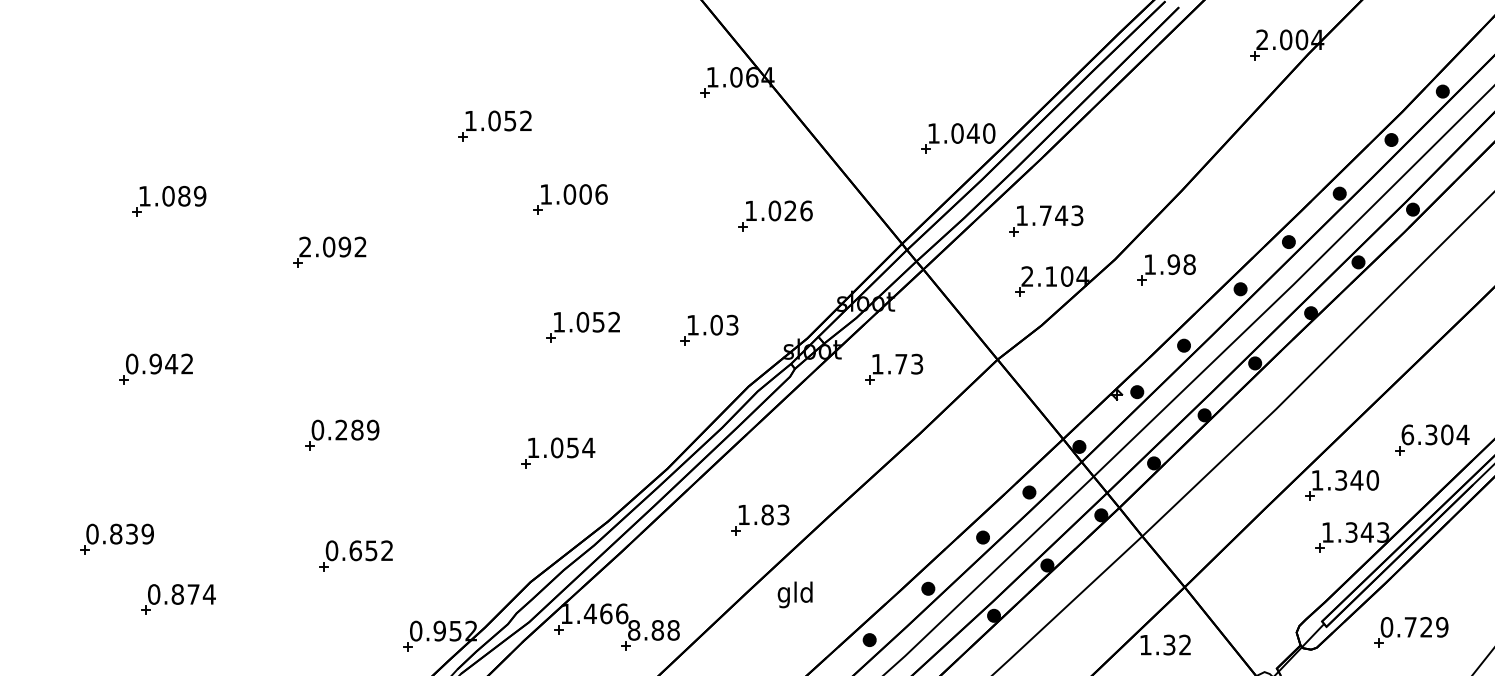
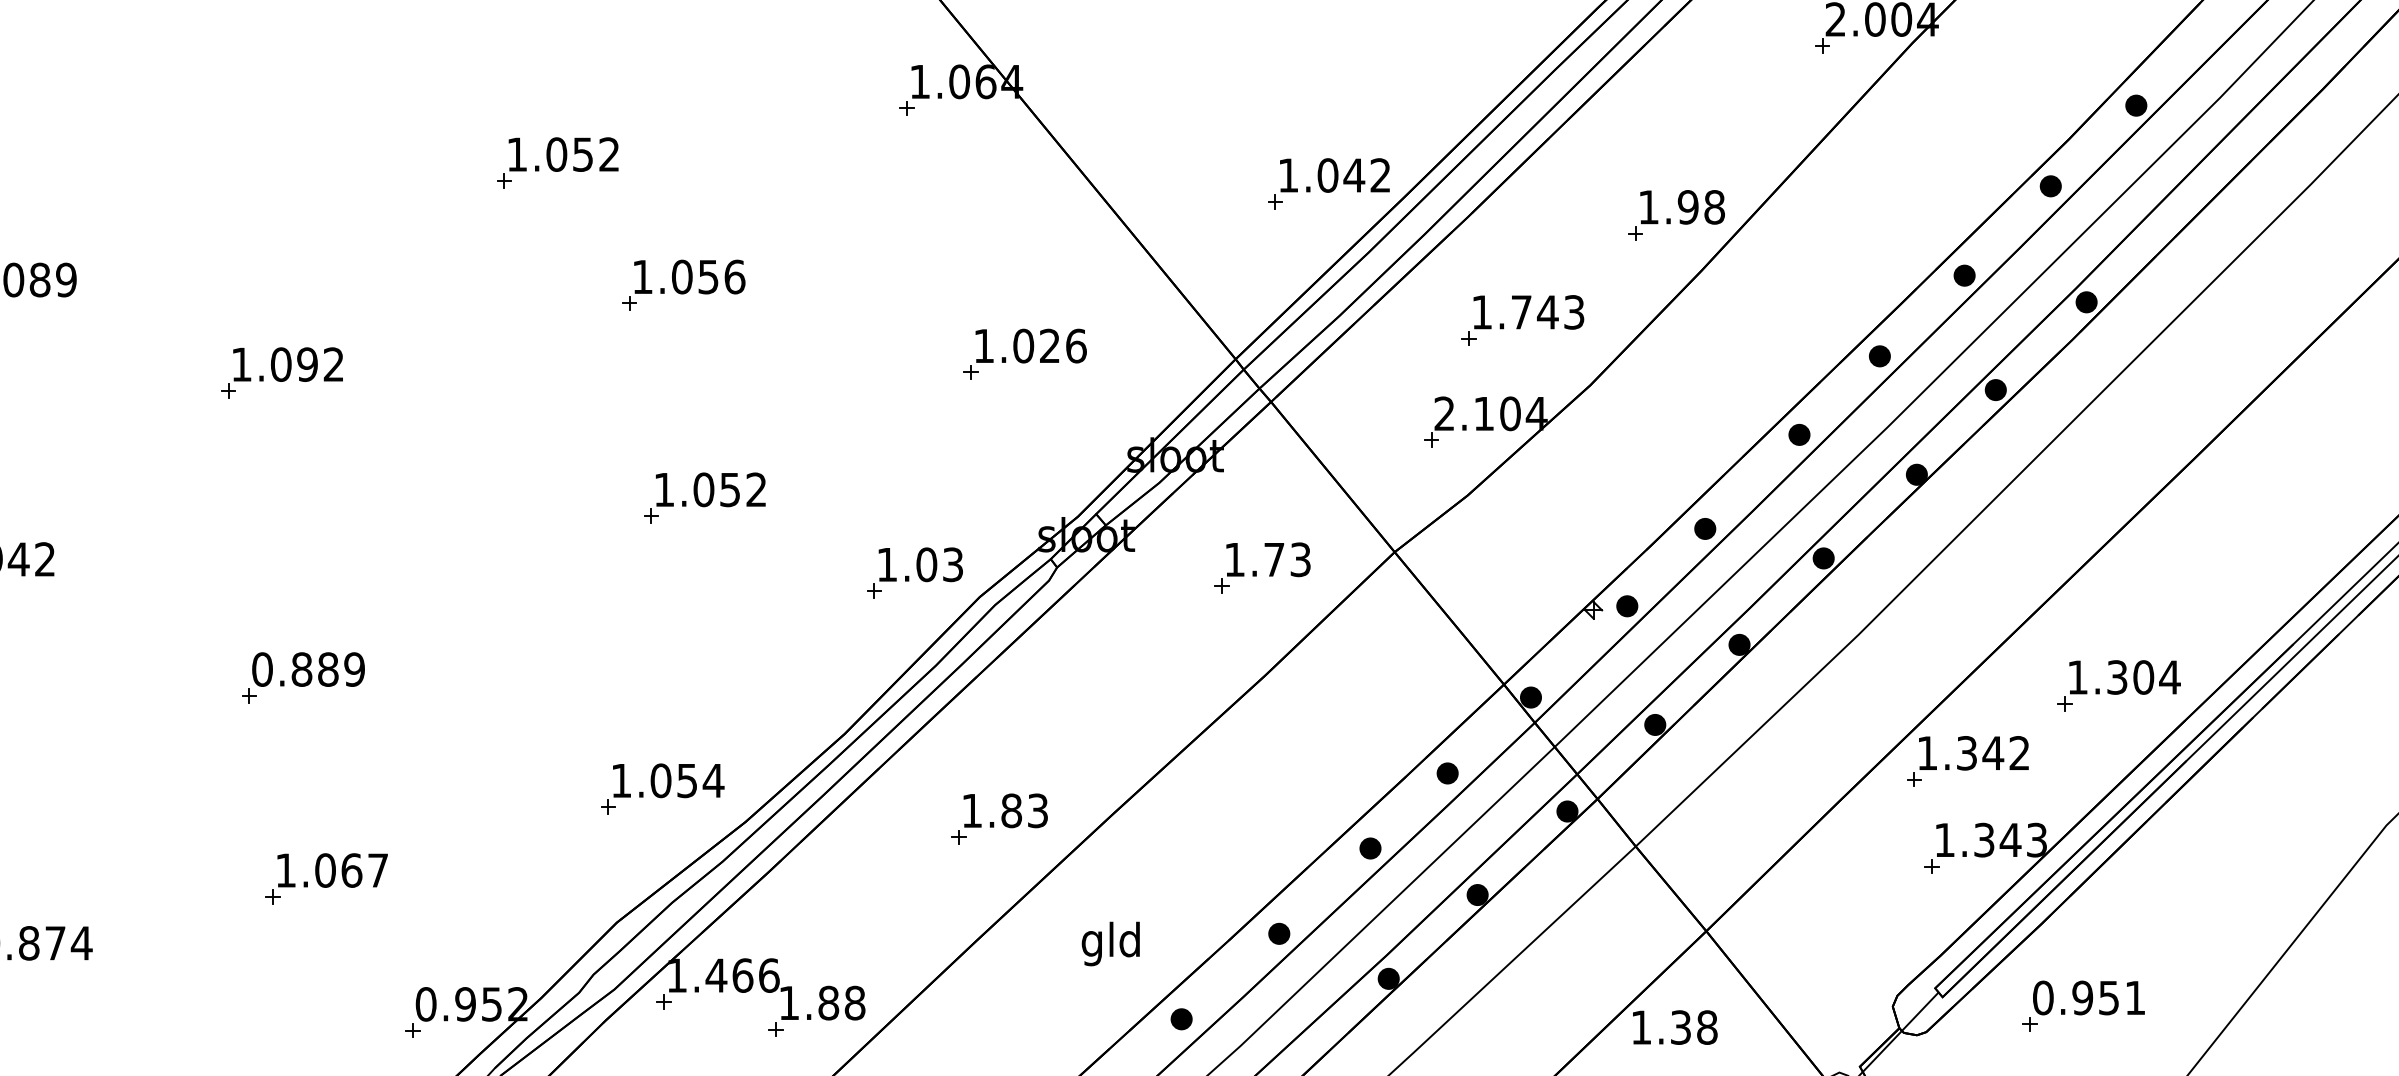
text: (989, 133) -> (1381, 175), 1.040 -> 1.042
text: (585, 194) -> (708, 277), 1.006 -> 1.056
part: (775, 215) -> (1024, 353), moved
part: (1046, 220) -> (1522, 320), moved
text: (305, 246) -> (241, 363), 2.092 -> 1.092
part: (1166, 269) -> (1676, 215), moved
part: (709, 329) -> (914, 571), moved
part: (894, 368) -> (1262, 566), moved
text: (341, 429) -> (301, 668), 0.289 -> 0.889
text: (1407, 434) -> (2077, 676), 6.304 -> 1.304
part: (558, 452) -> (663, 788), moved
text: (1372, 480) -> (2019, 753), 1.340 -> 1.342
text: (359, 550) -> (331, 870), 0.652 -> 1.067
text: (794, 594) -> (1109, 943), moved
text: (1426, 627) -> (2109, 998), 0.729 -> 0.951
text: (634, 630) -> (789, 1003), 8.88 -> 1.88
text: (1185, 644) -> (1707, 1026), 1.32 -> 1.38

